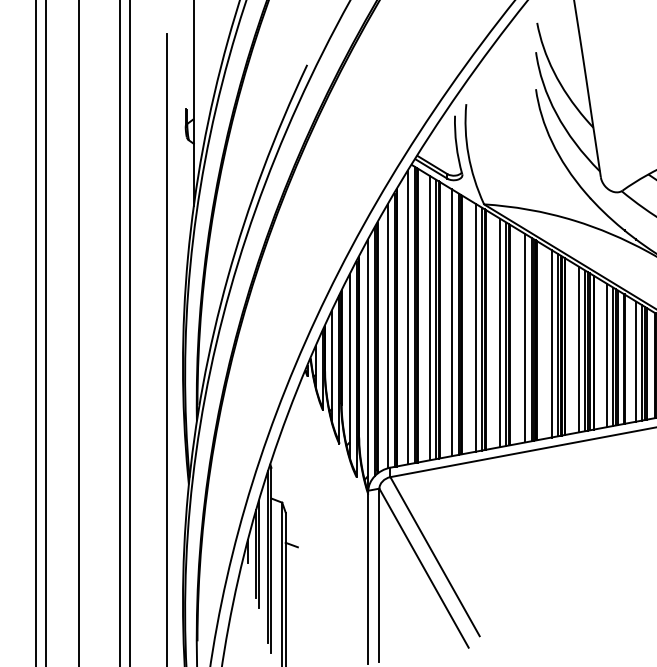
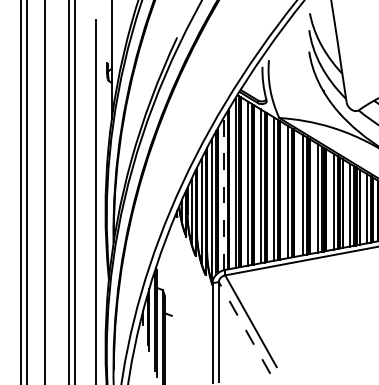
line: (387, 336) -> (223, 194), solid -> dashed
line: (423, 567) -> (244, 327), solid -> dashed

